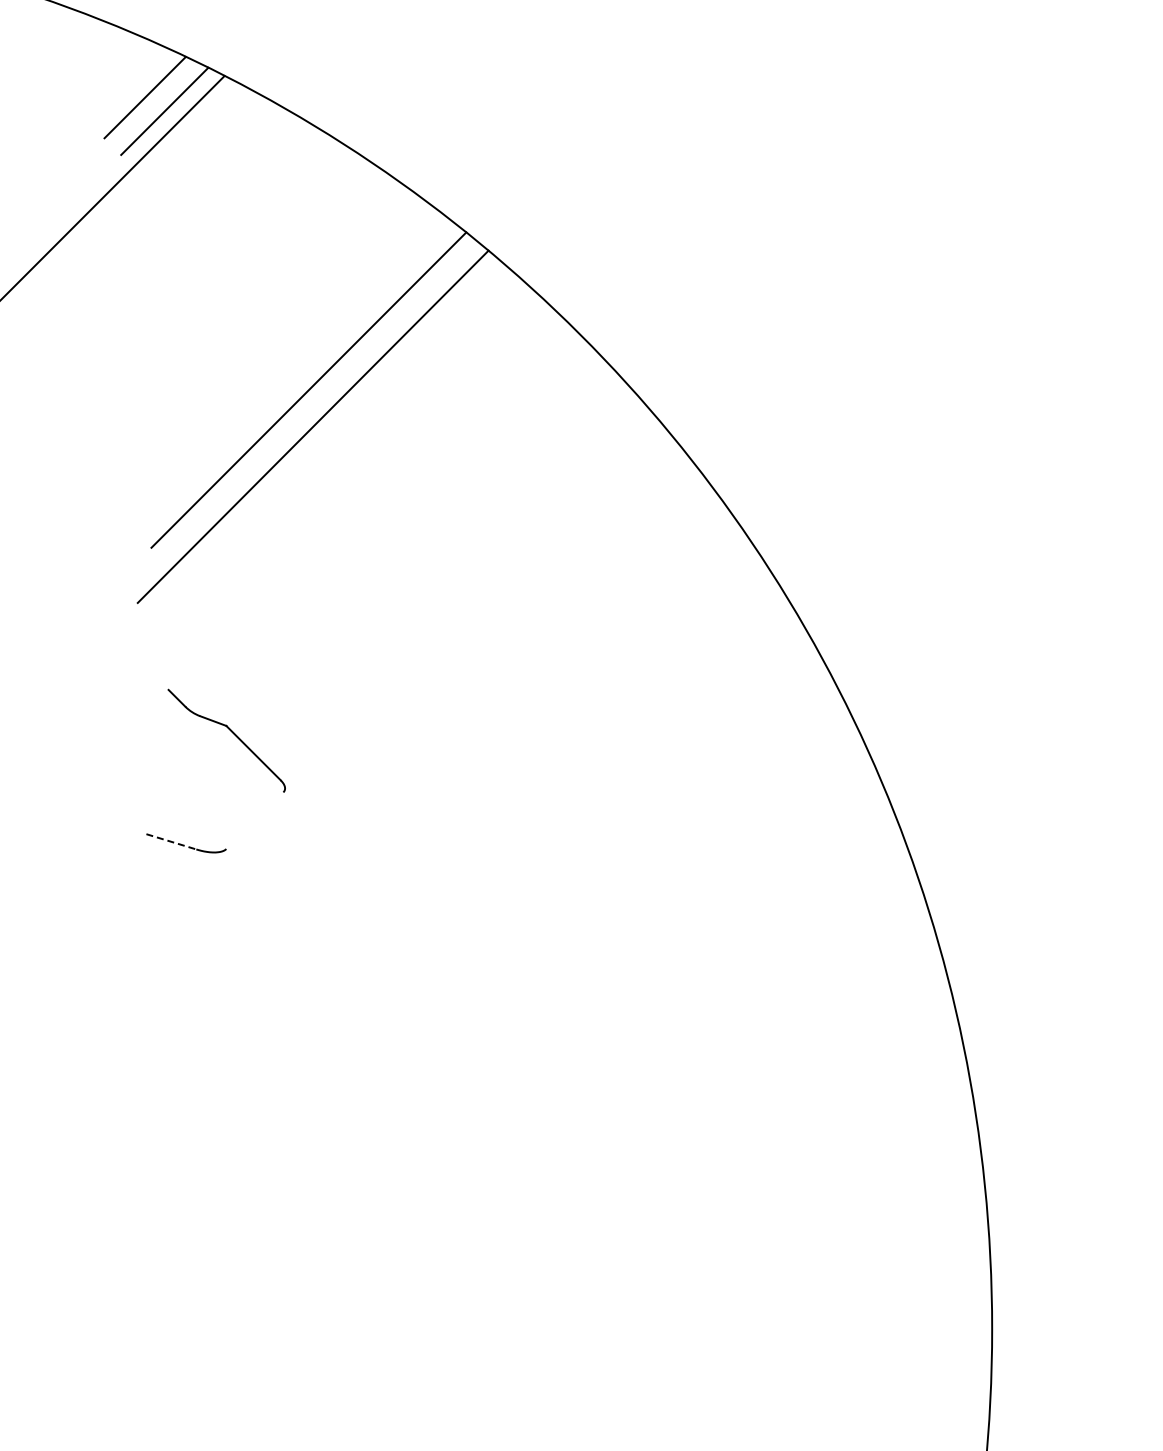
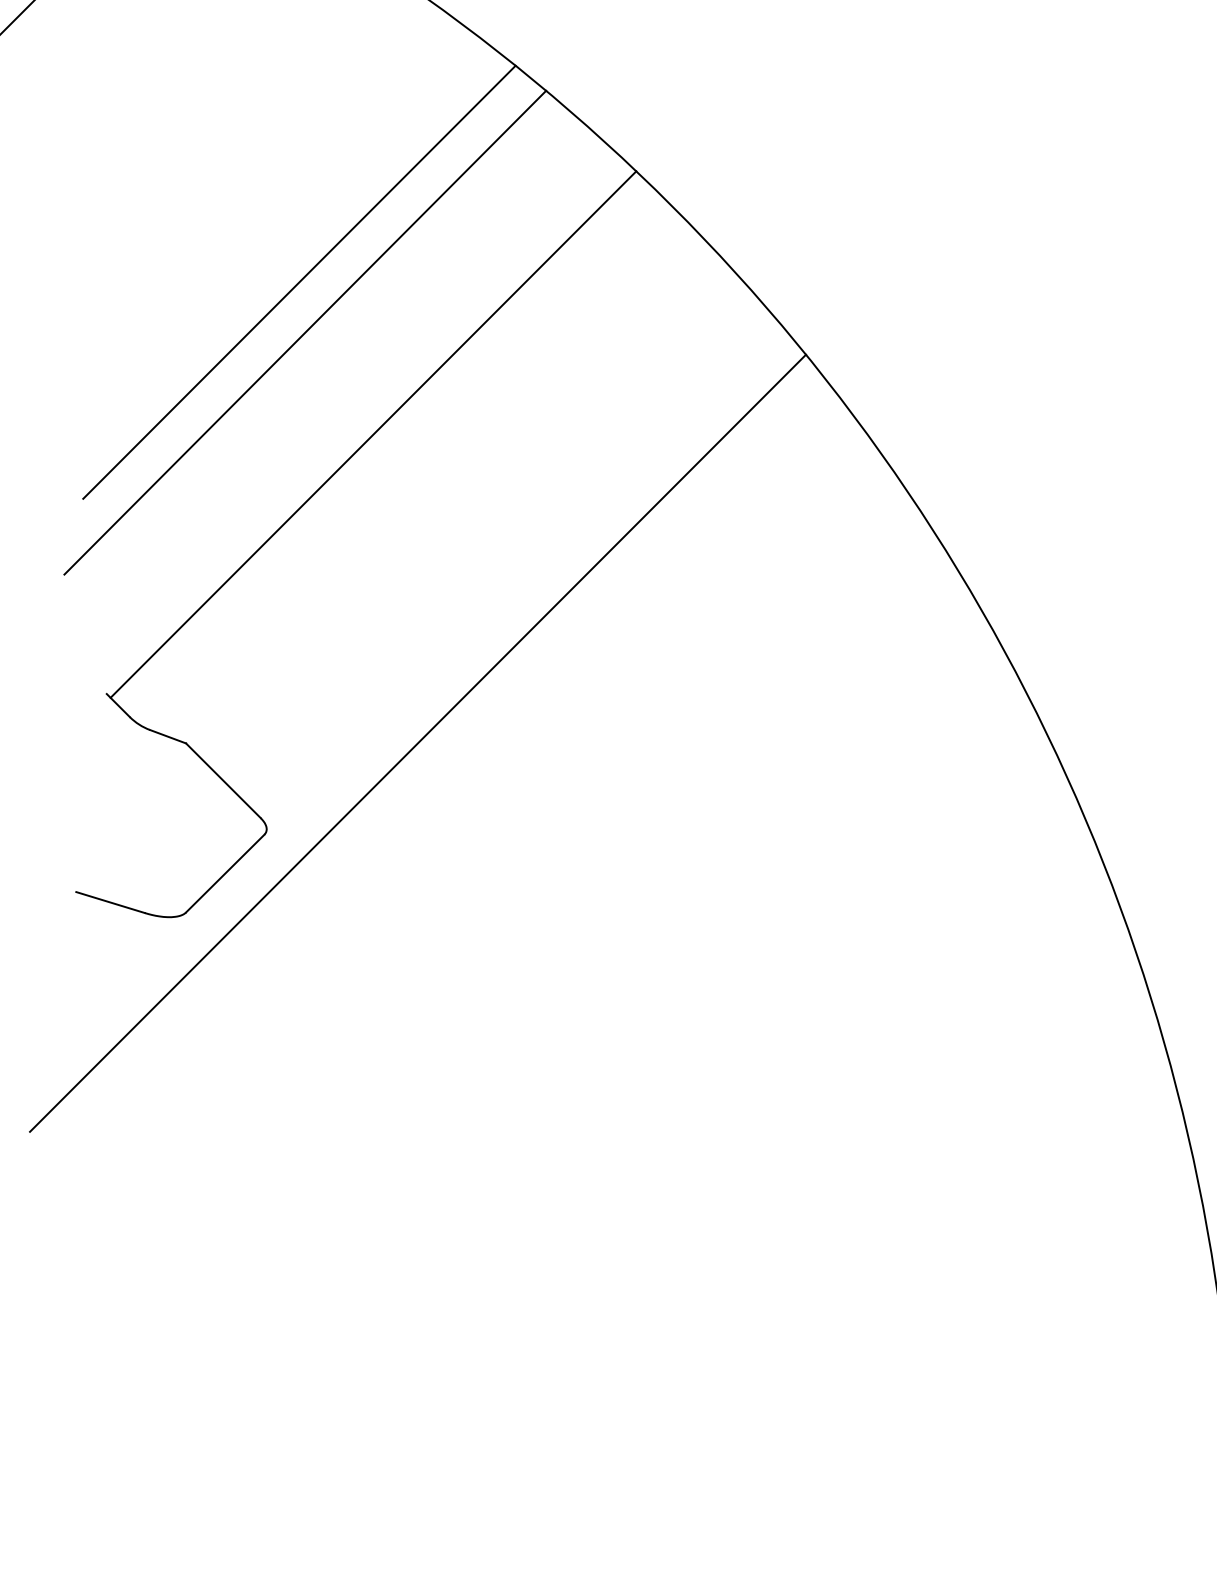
line: (362, 500) -> (372, 433), added
line: (394, 725) -> (416, 742), added
line: (254, 820) -> (224, 873), added
line: (171, 841) -> (110, 902), dashed -> solid

